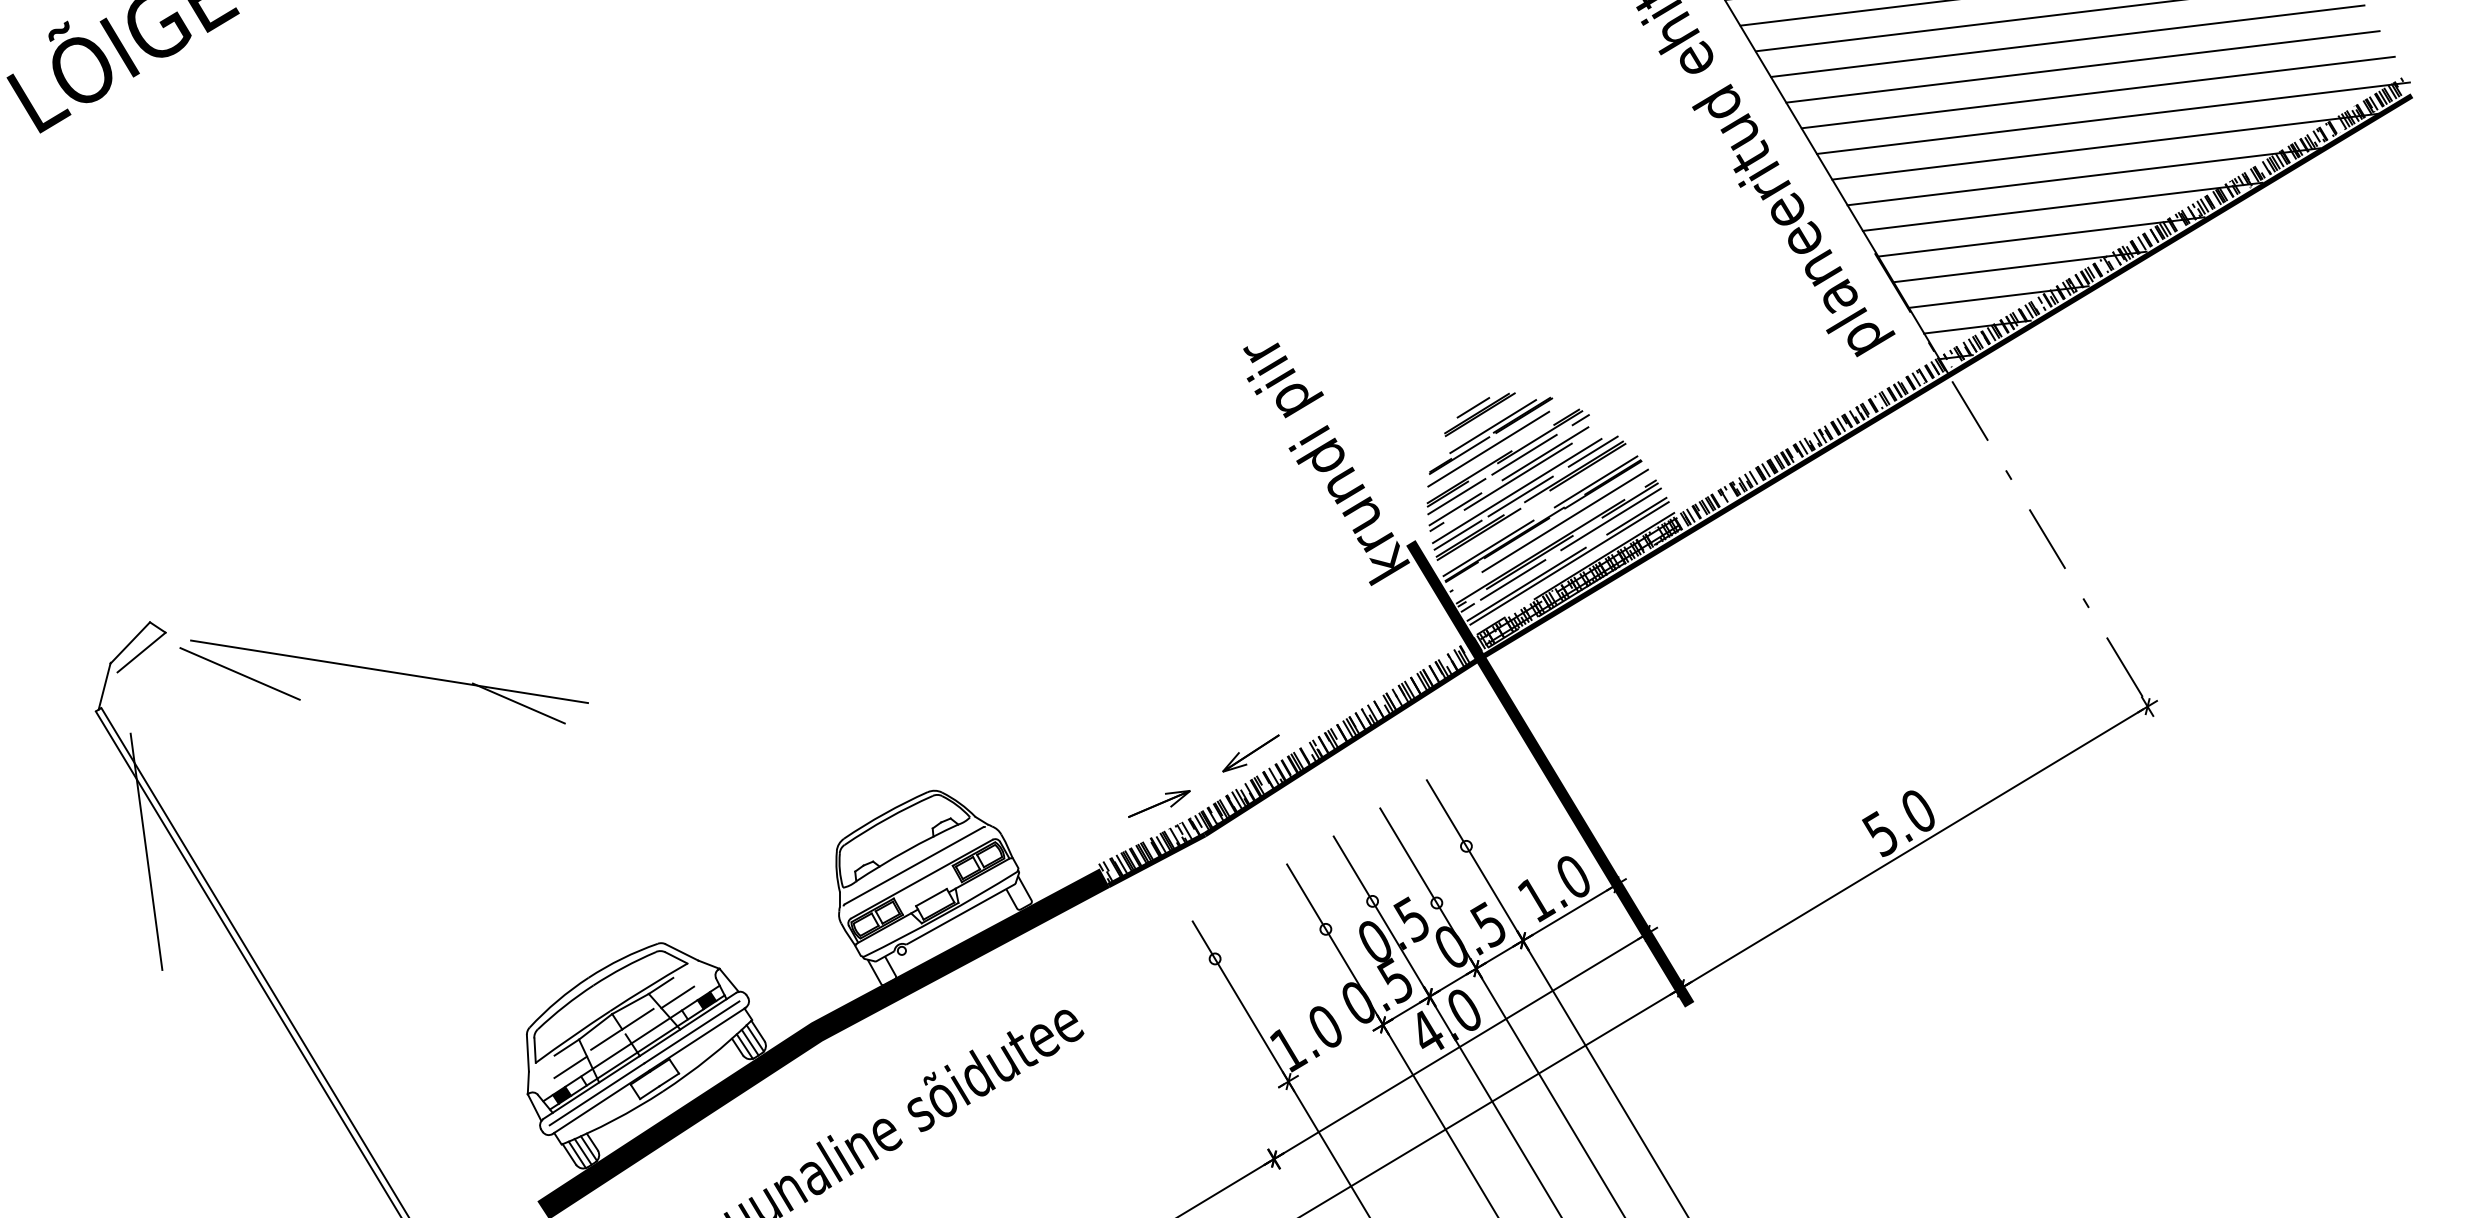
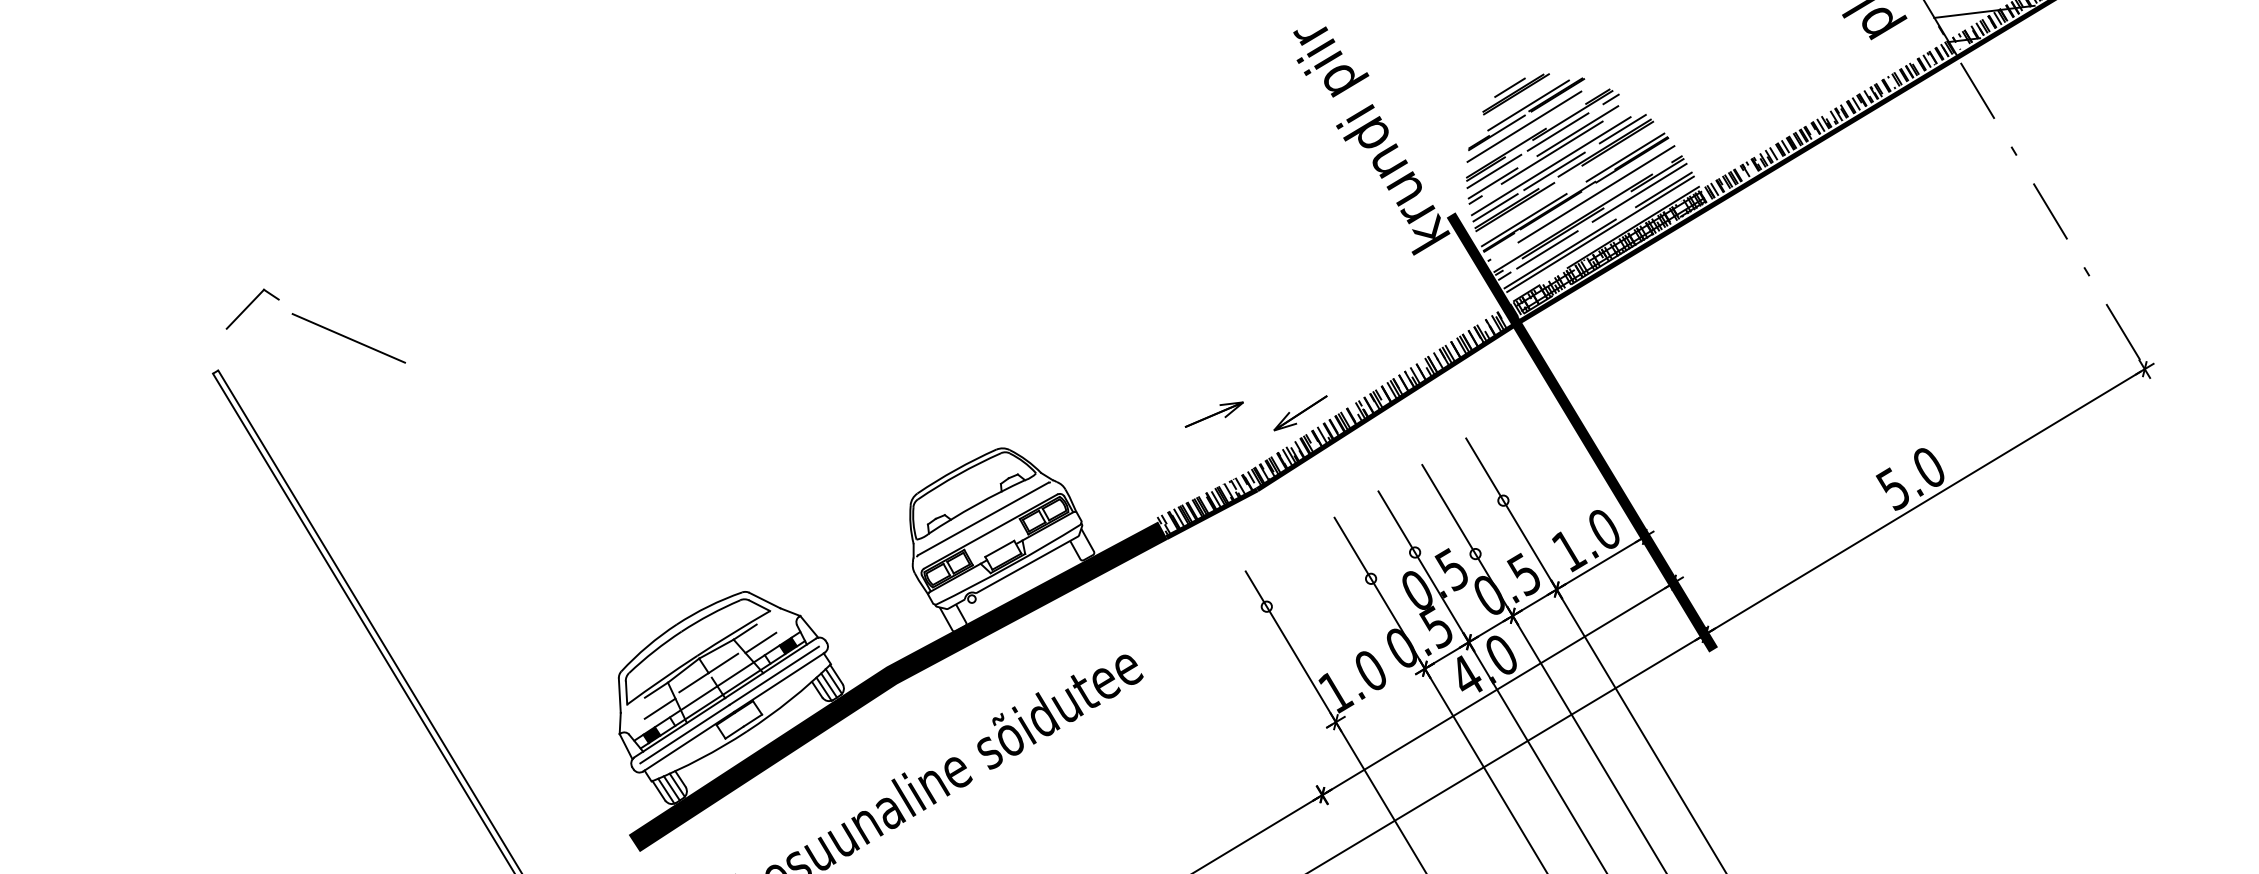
line: (141, 652) -> (256, 318), removed
part: (392, 673) -> (492, 337), removed
line: (104, 685) -> (221, 349), removed
part: (1159, 803) -> (1214, 414), moved
line: (146, 851) -> (260, 505), removed

